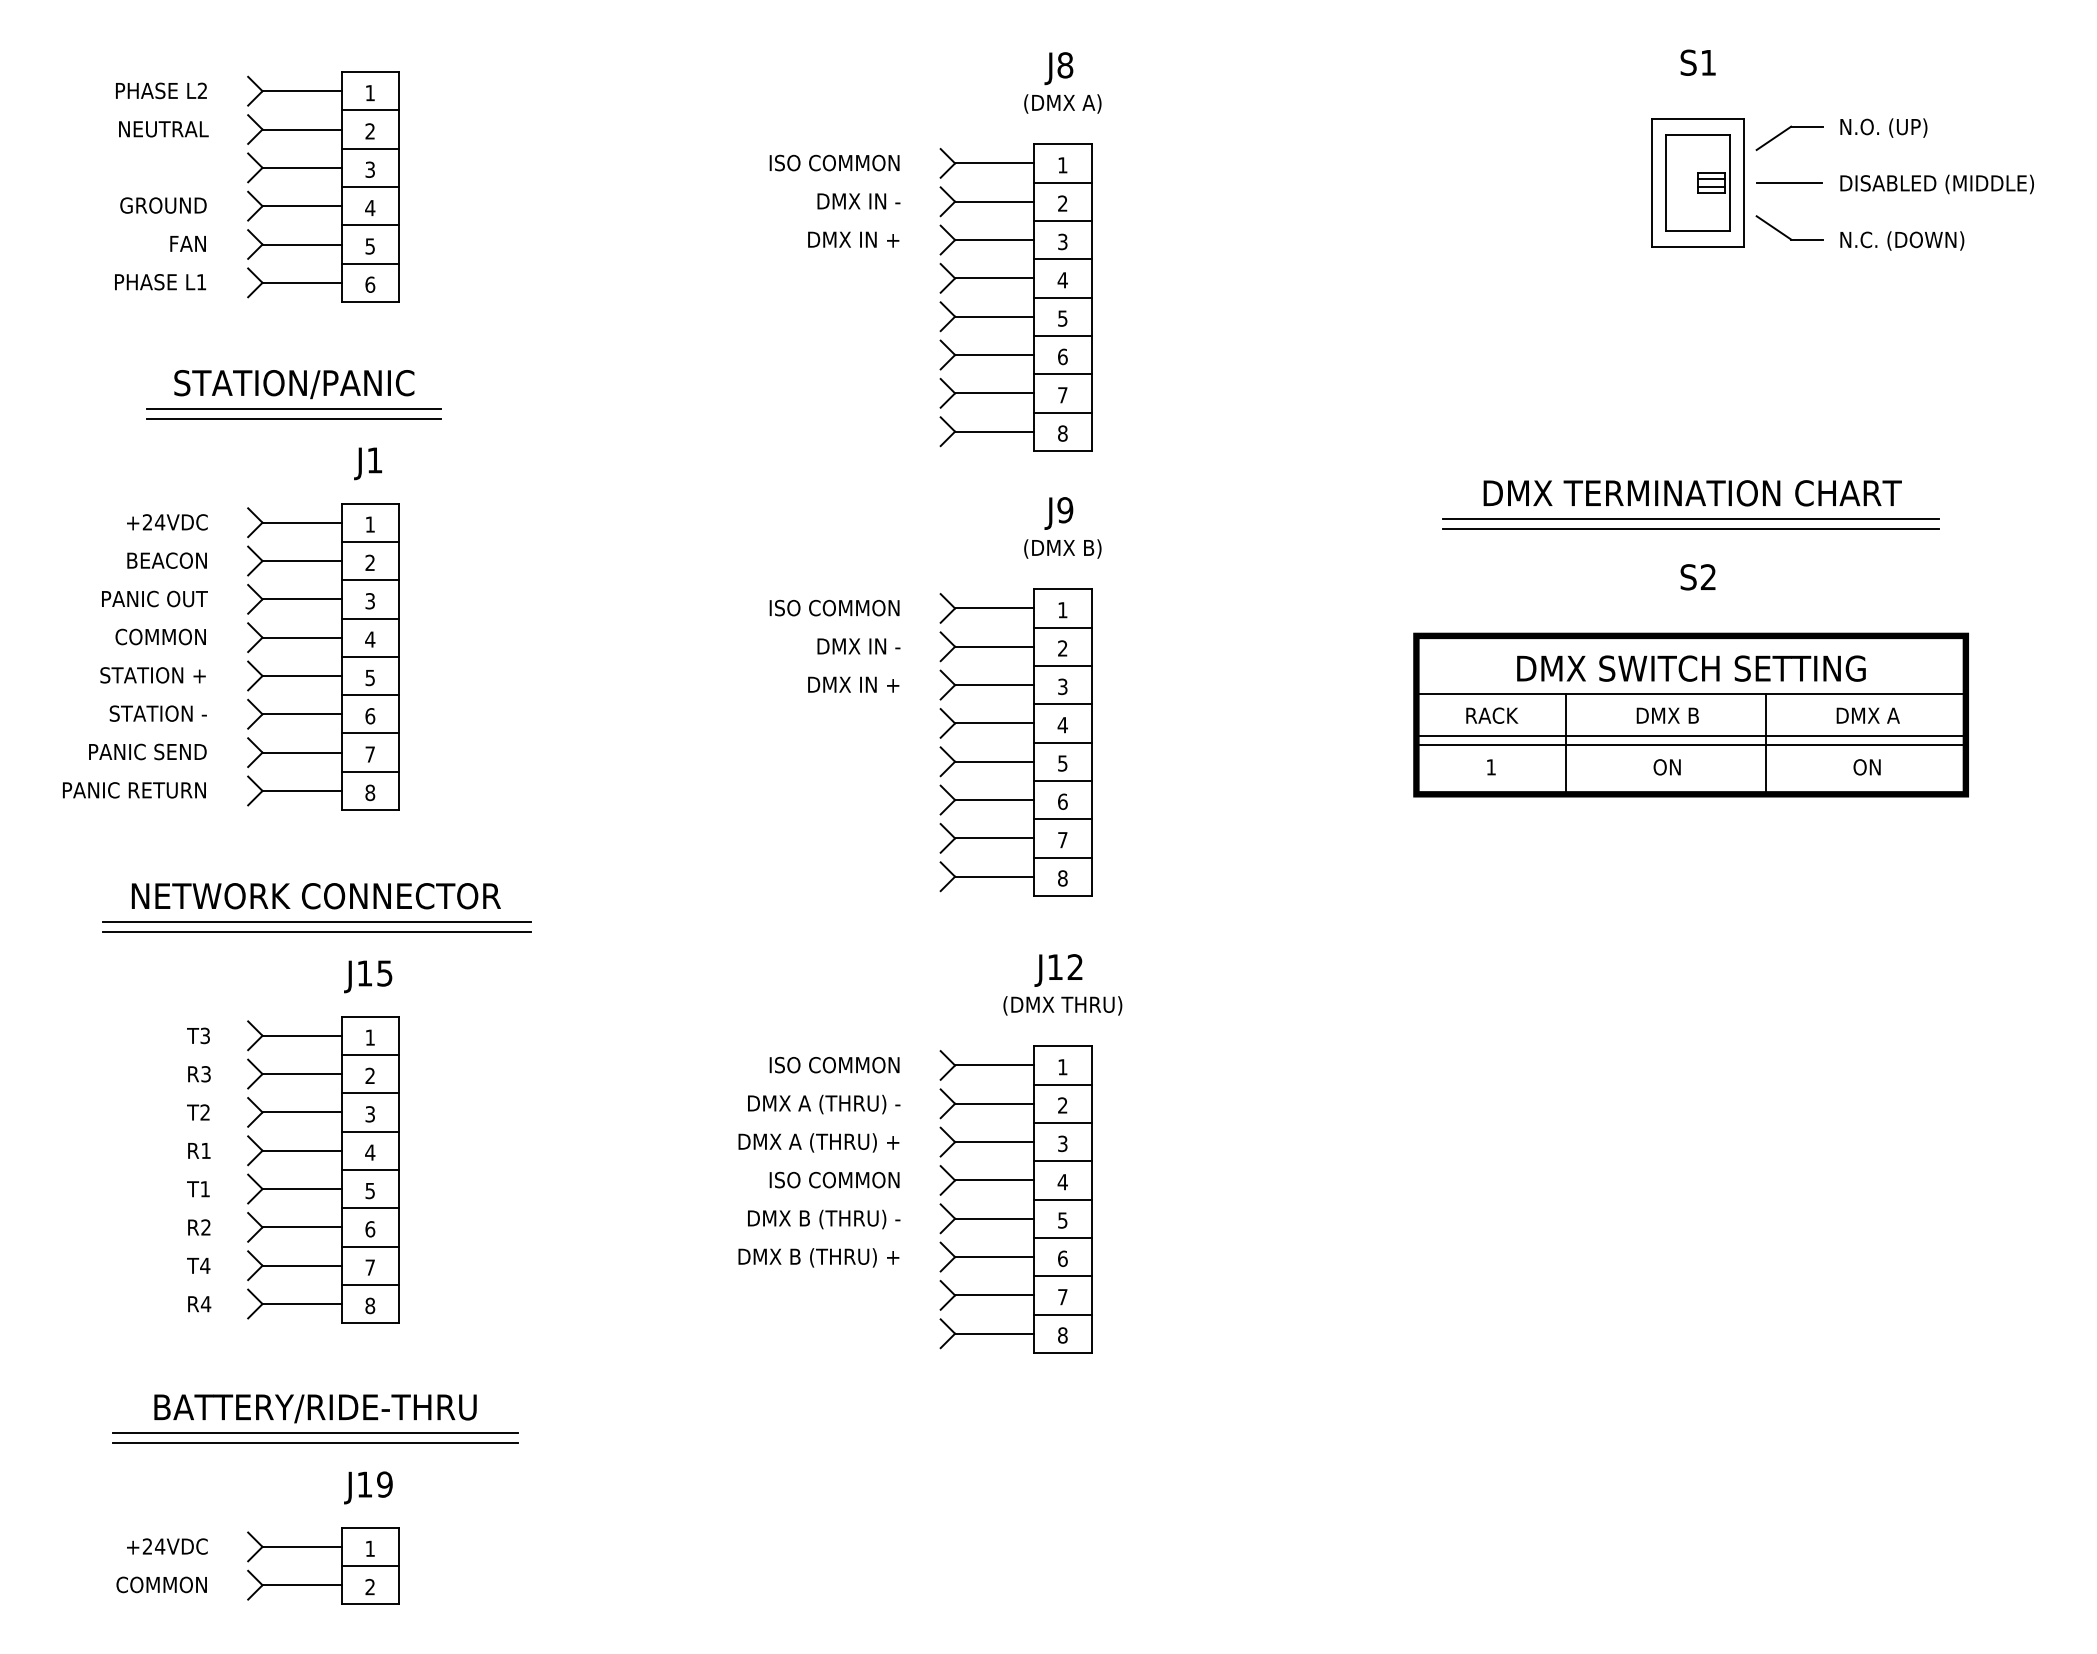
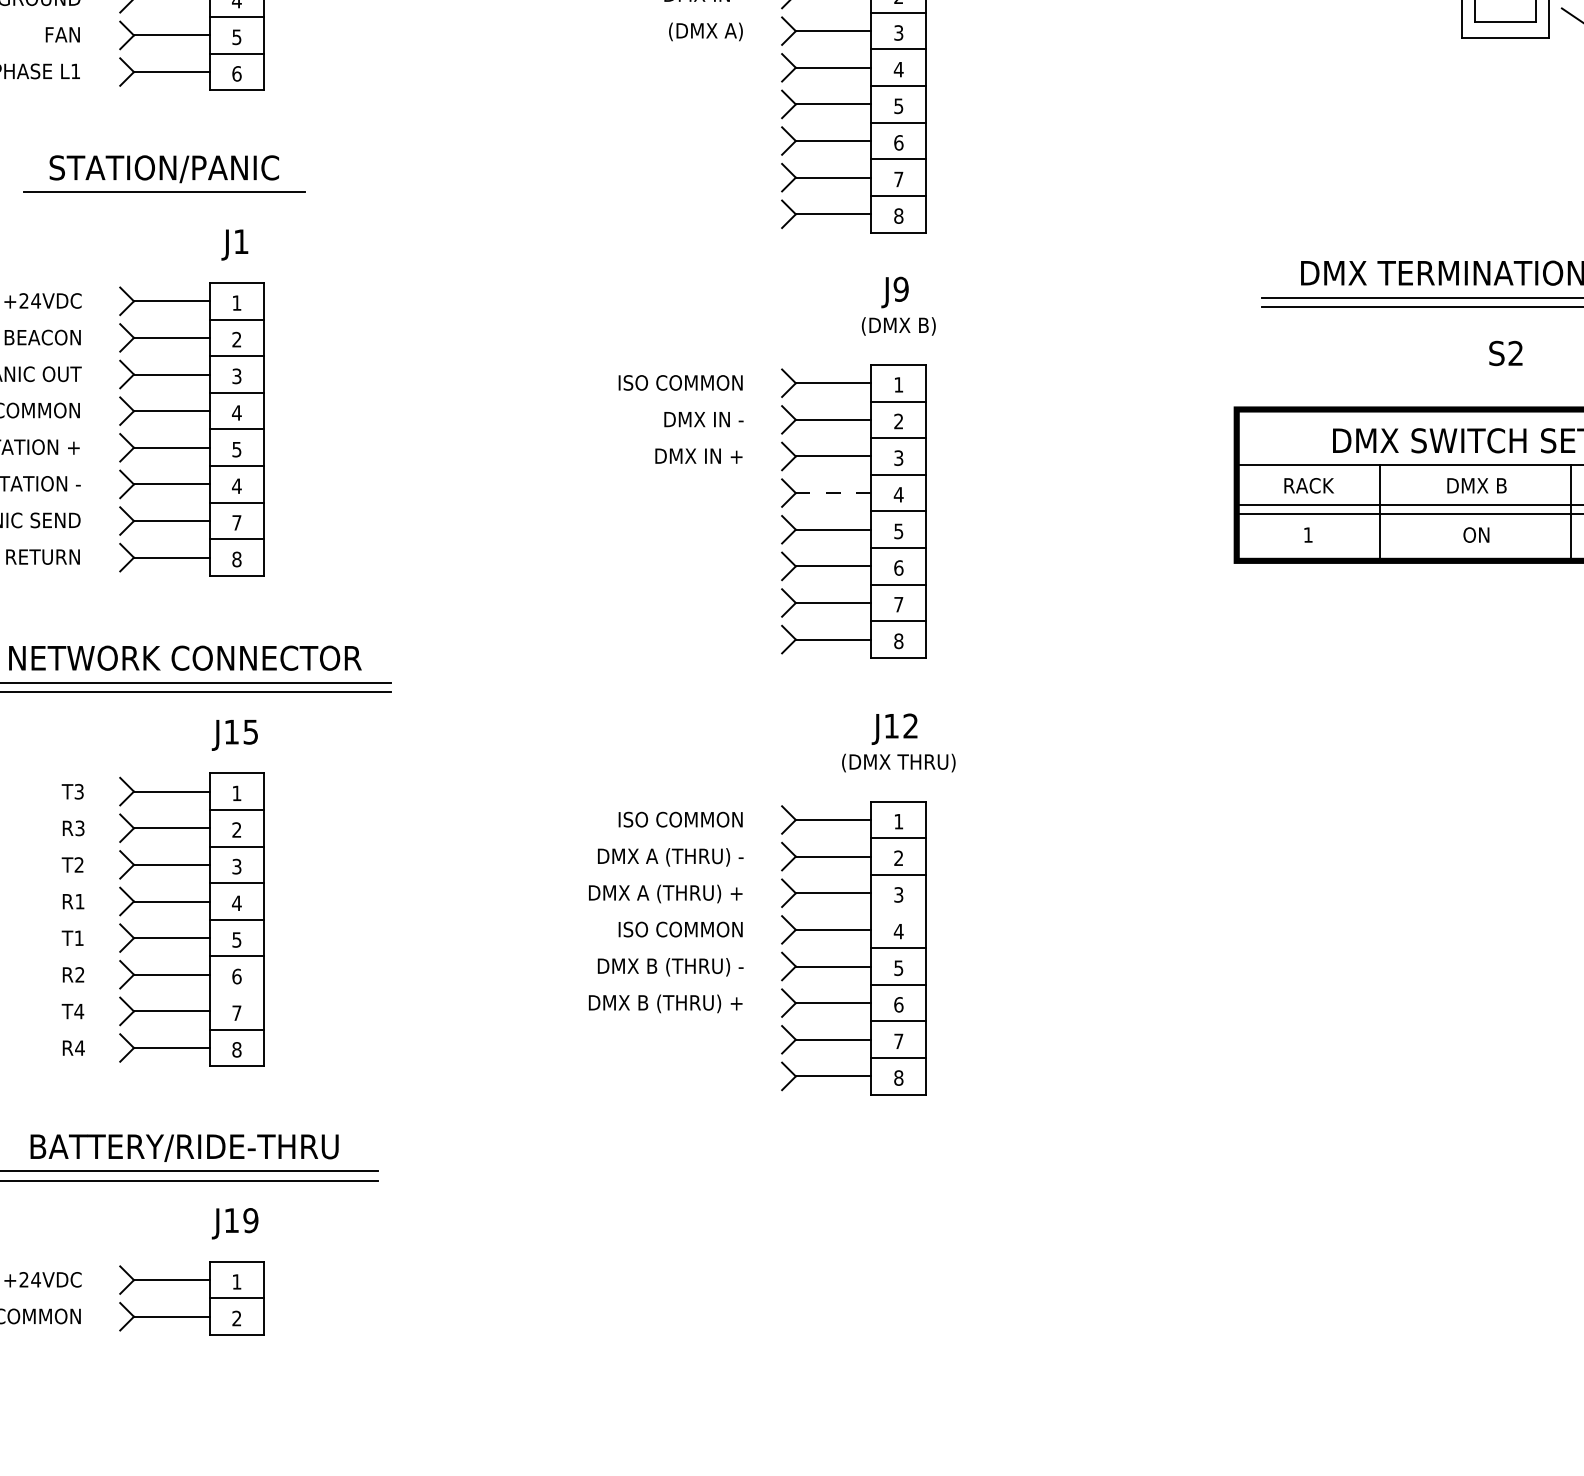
text: (853, 240) -> (698, 31), DMX IN + -> (DMX A)
line: (294, 418) -> (164, 201), removed
text: (370, 716) -> (237, 486), 6 -> 4
line: (994, 723) -> (833, 493), solid -> dashed
line: (1062, 1161) -> (898, 911), removed
line: (370, 1246) -> (237, 993), removed

